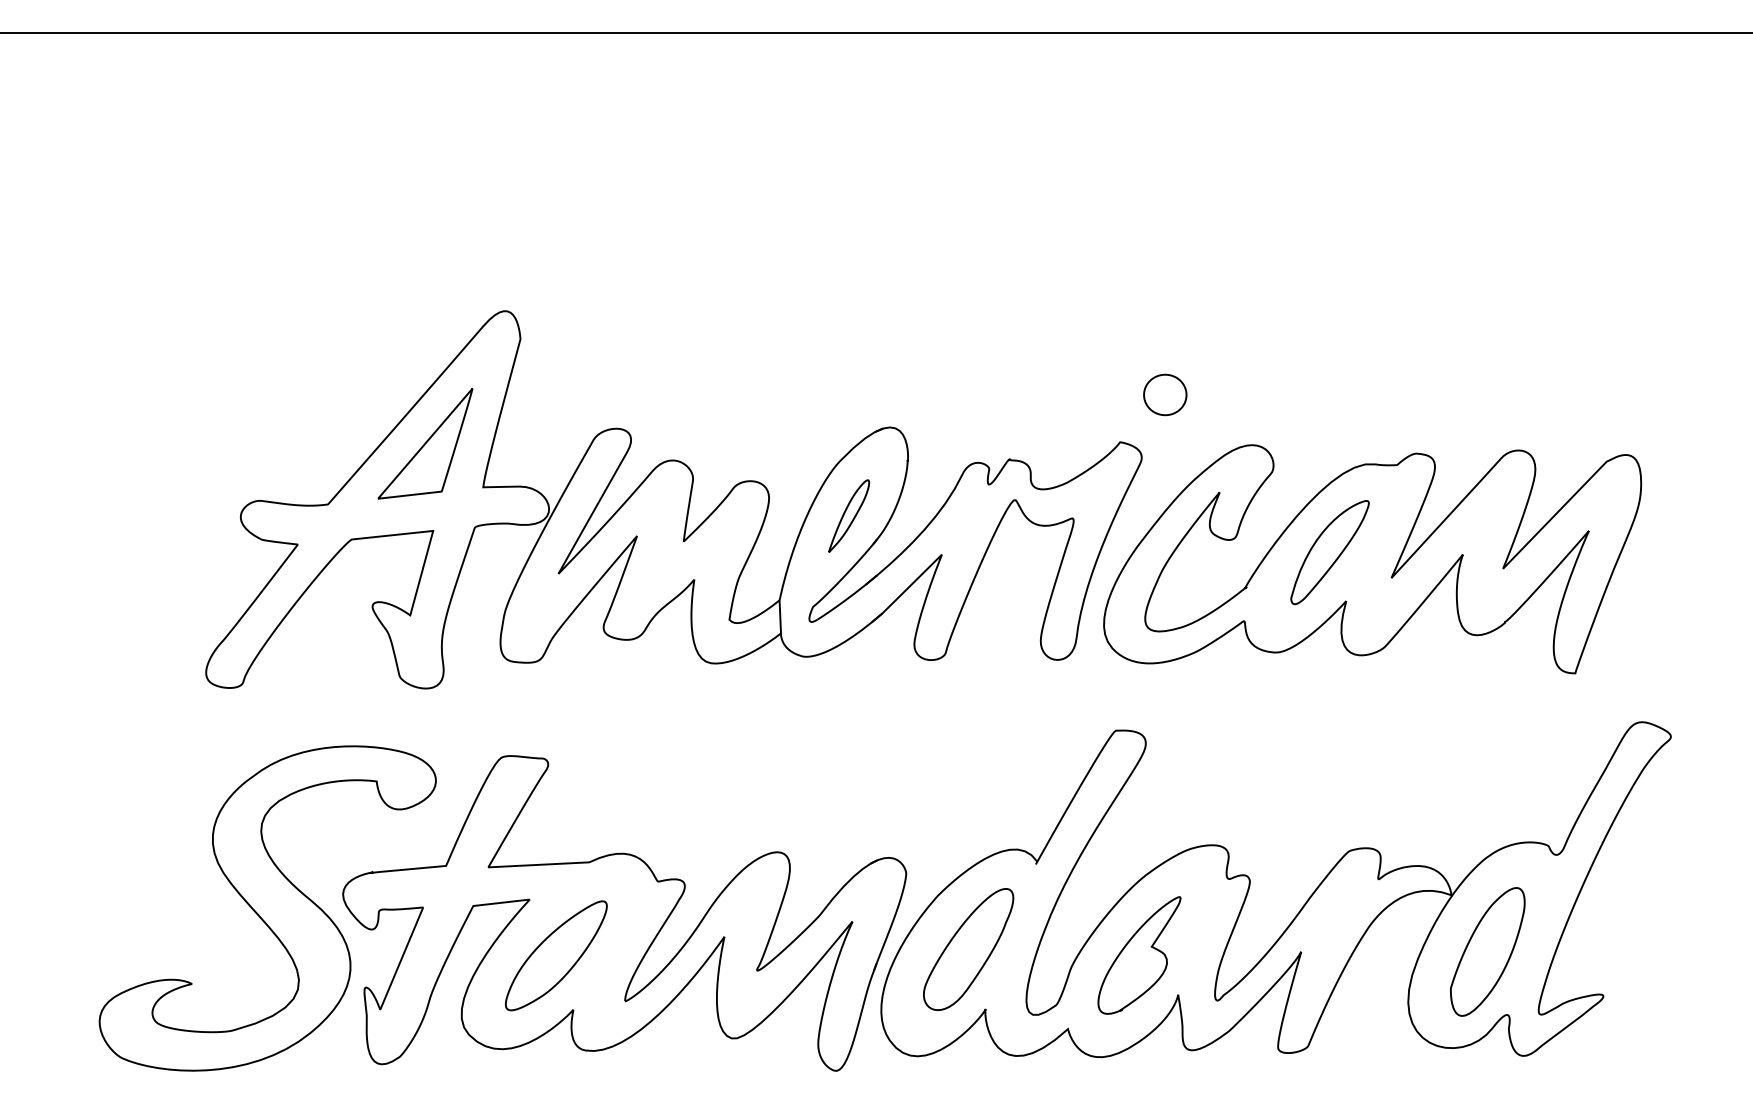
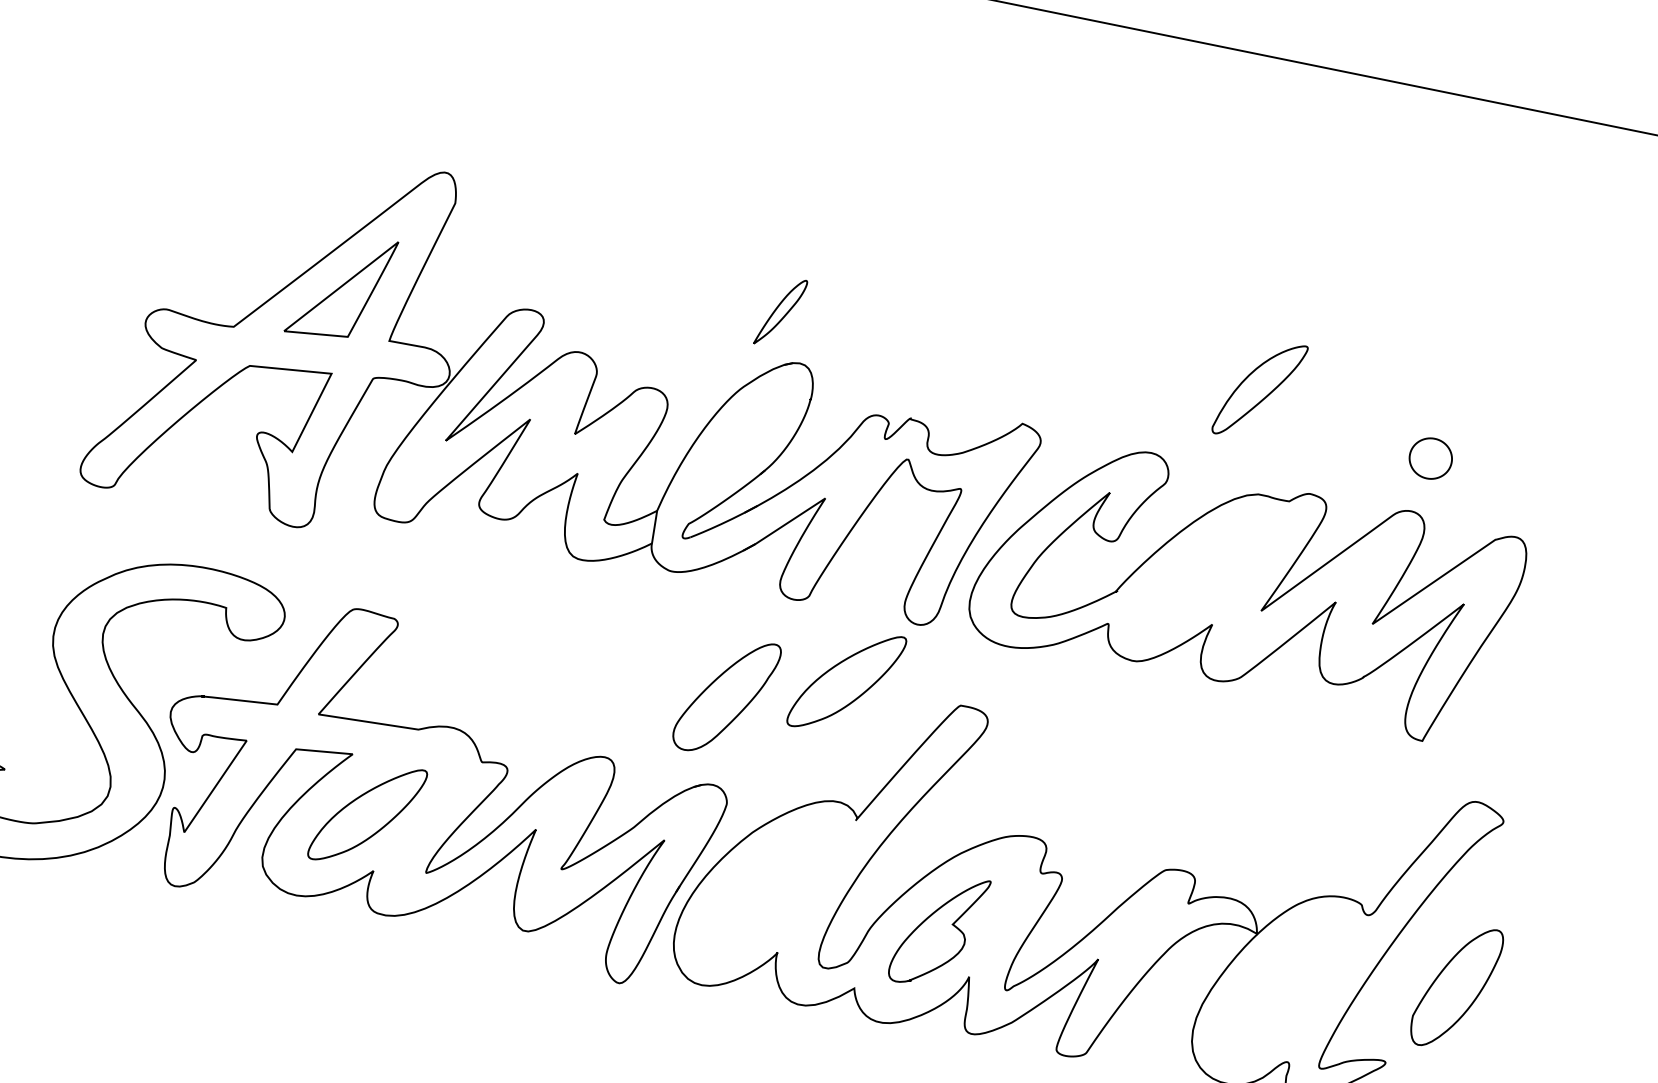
part: (1165, 394) -> (1431, 458), moved
part: (849, 515) -> (781, 311), moved
part: (1329, 552) -> (1259, 389), moved
part: (999, 729) -> (846, 681), added
part: (968, 949) -> (726, 696), moved
part: (1487, 951) -> (1456, 986), moved

